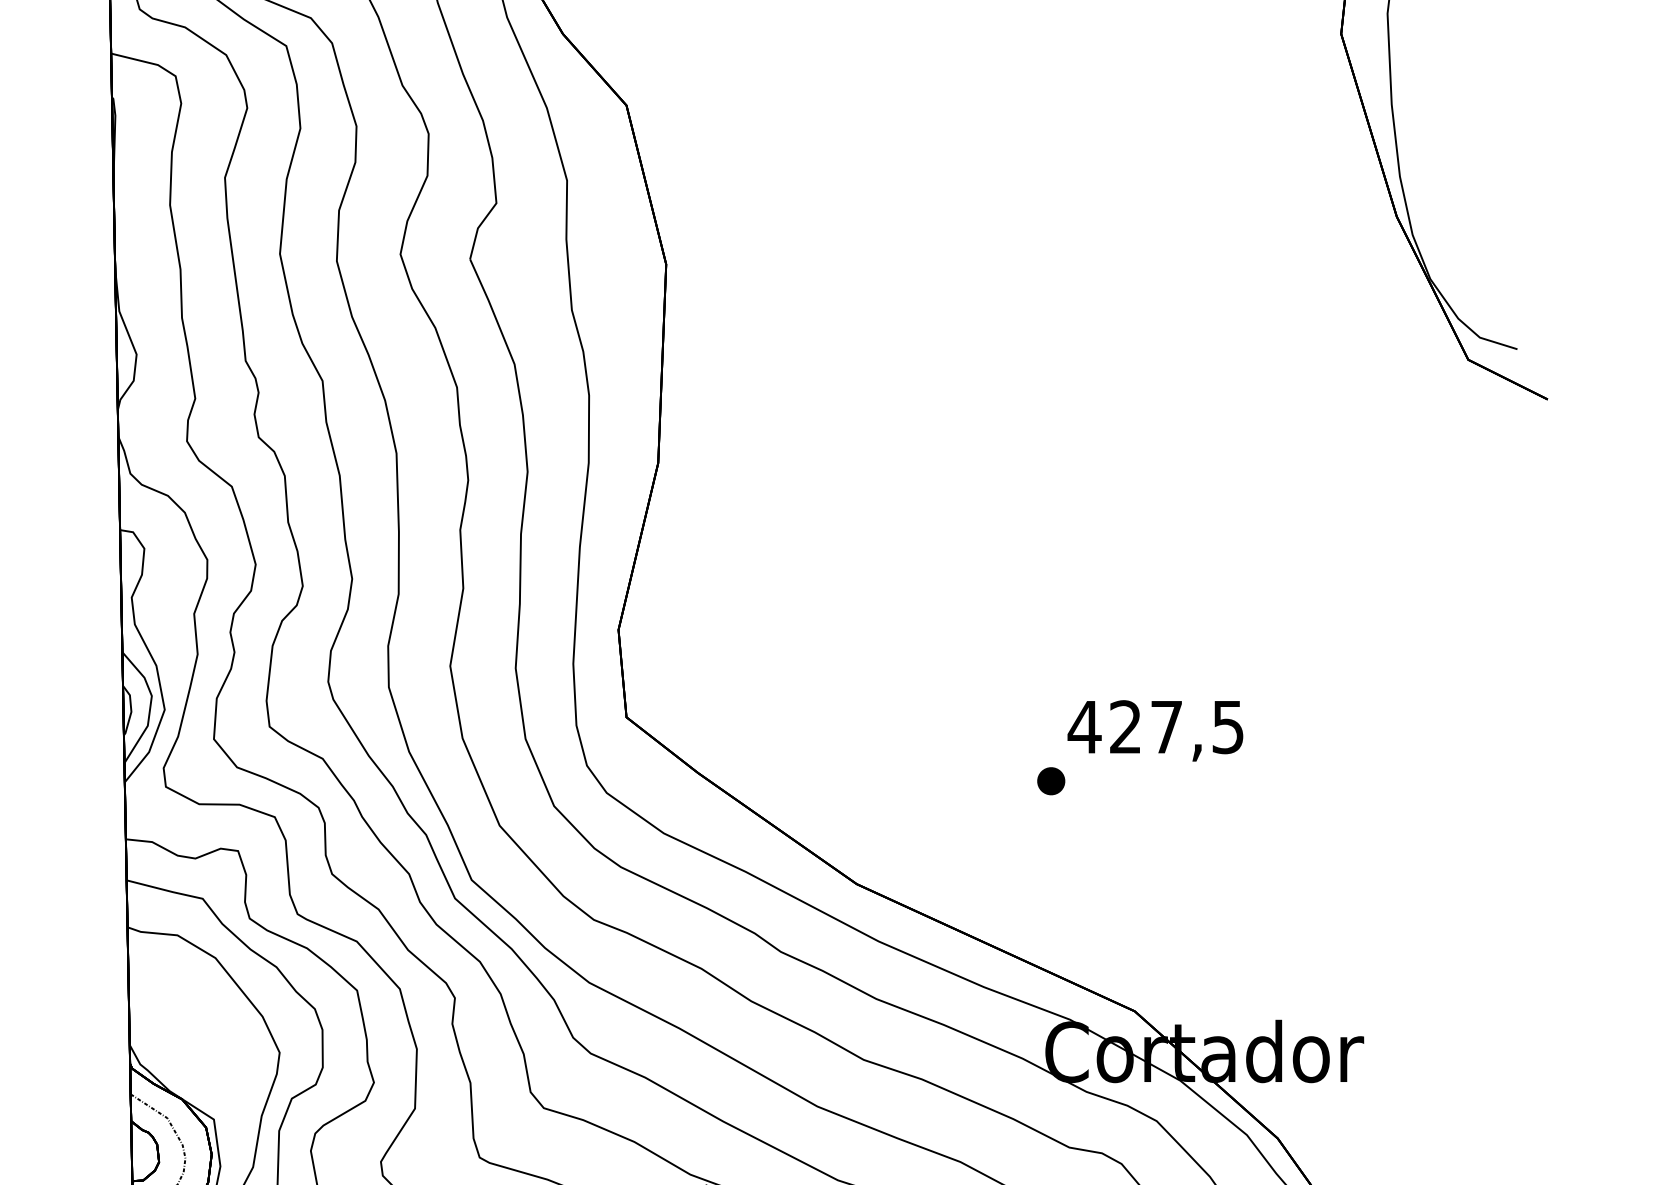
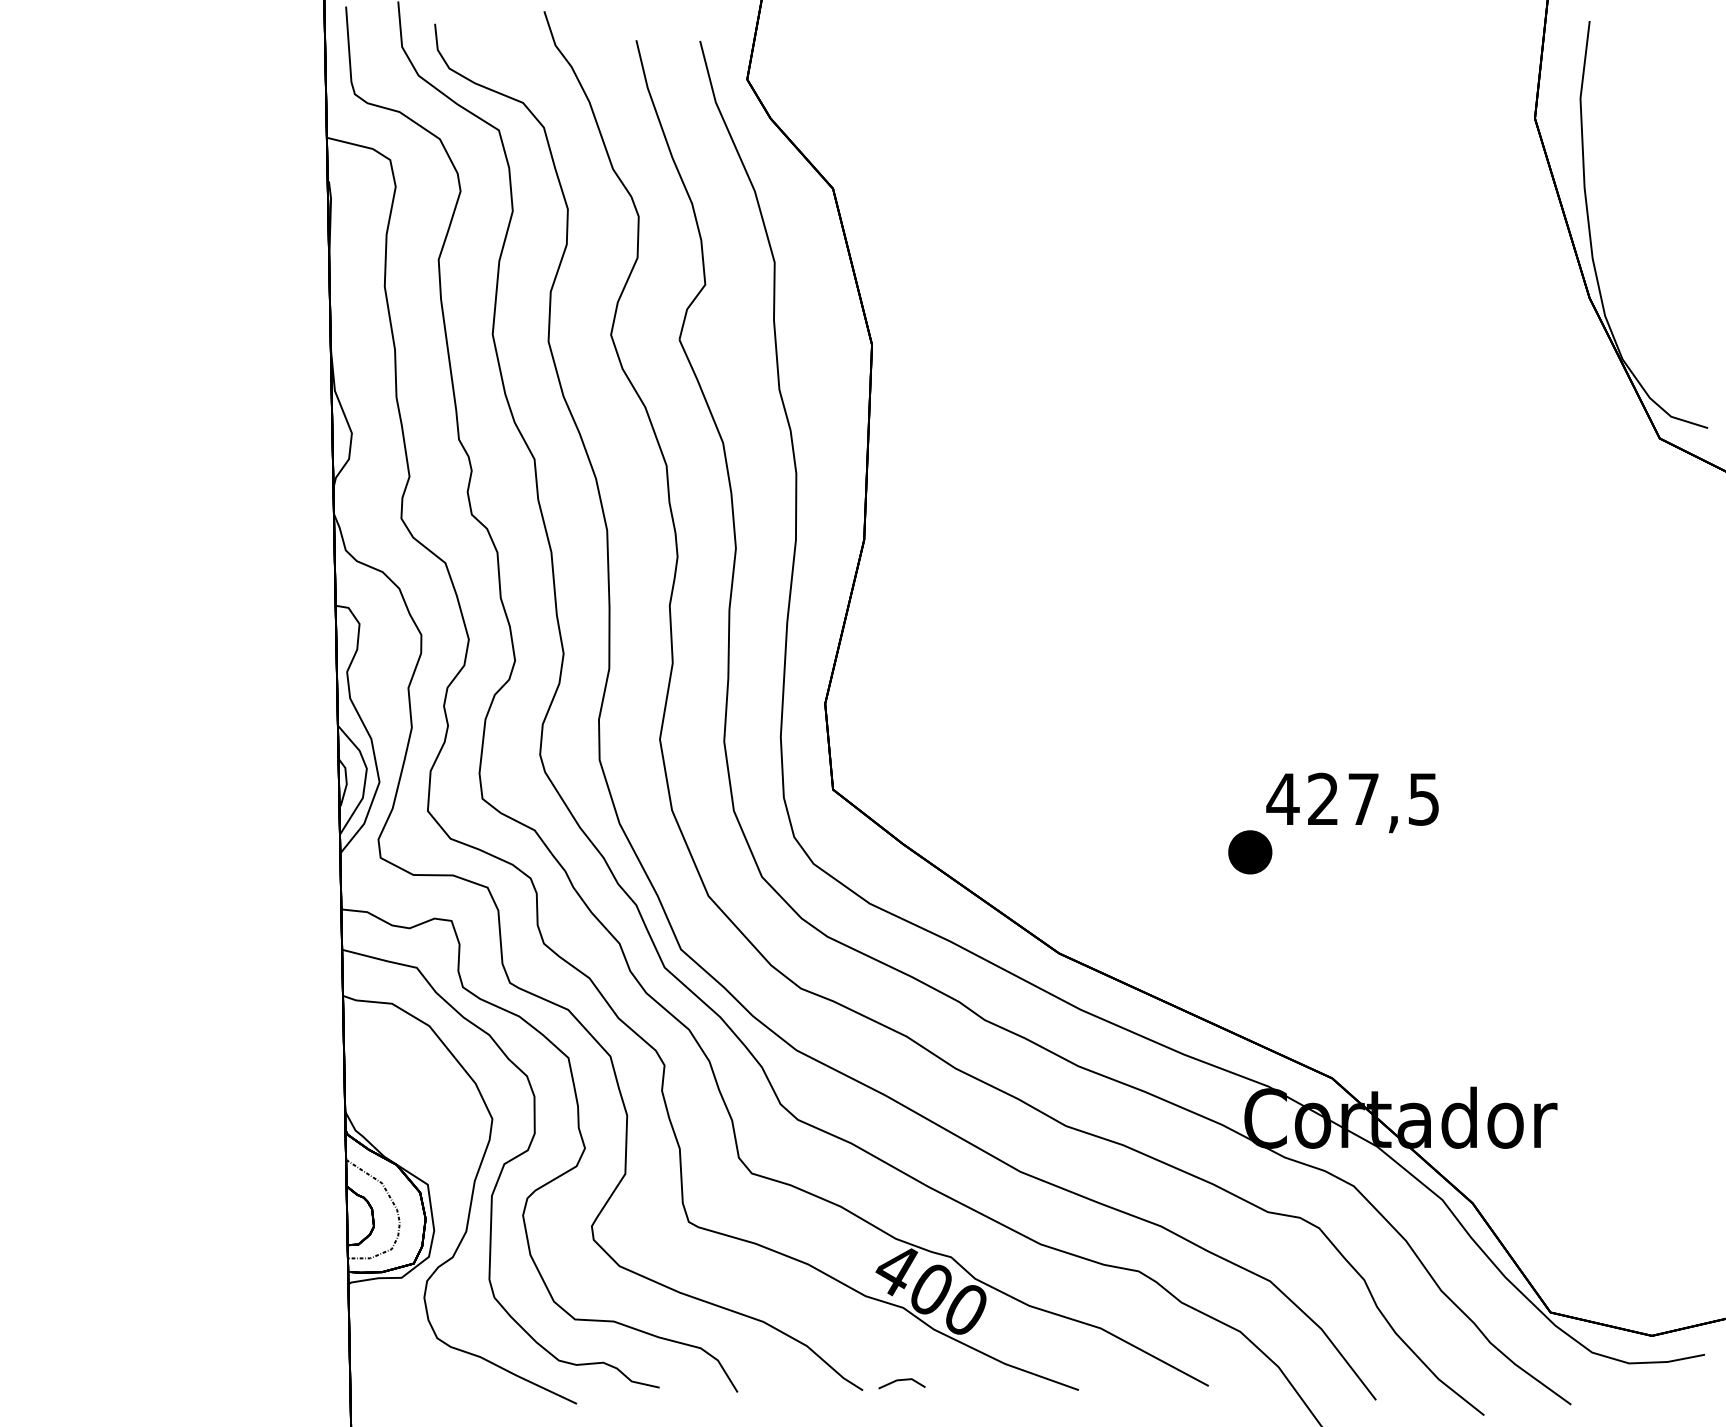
part: (1050, 781) -> (1249, 852), size x1.6

